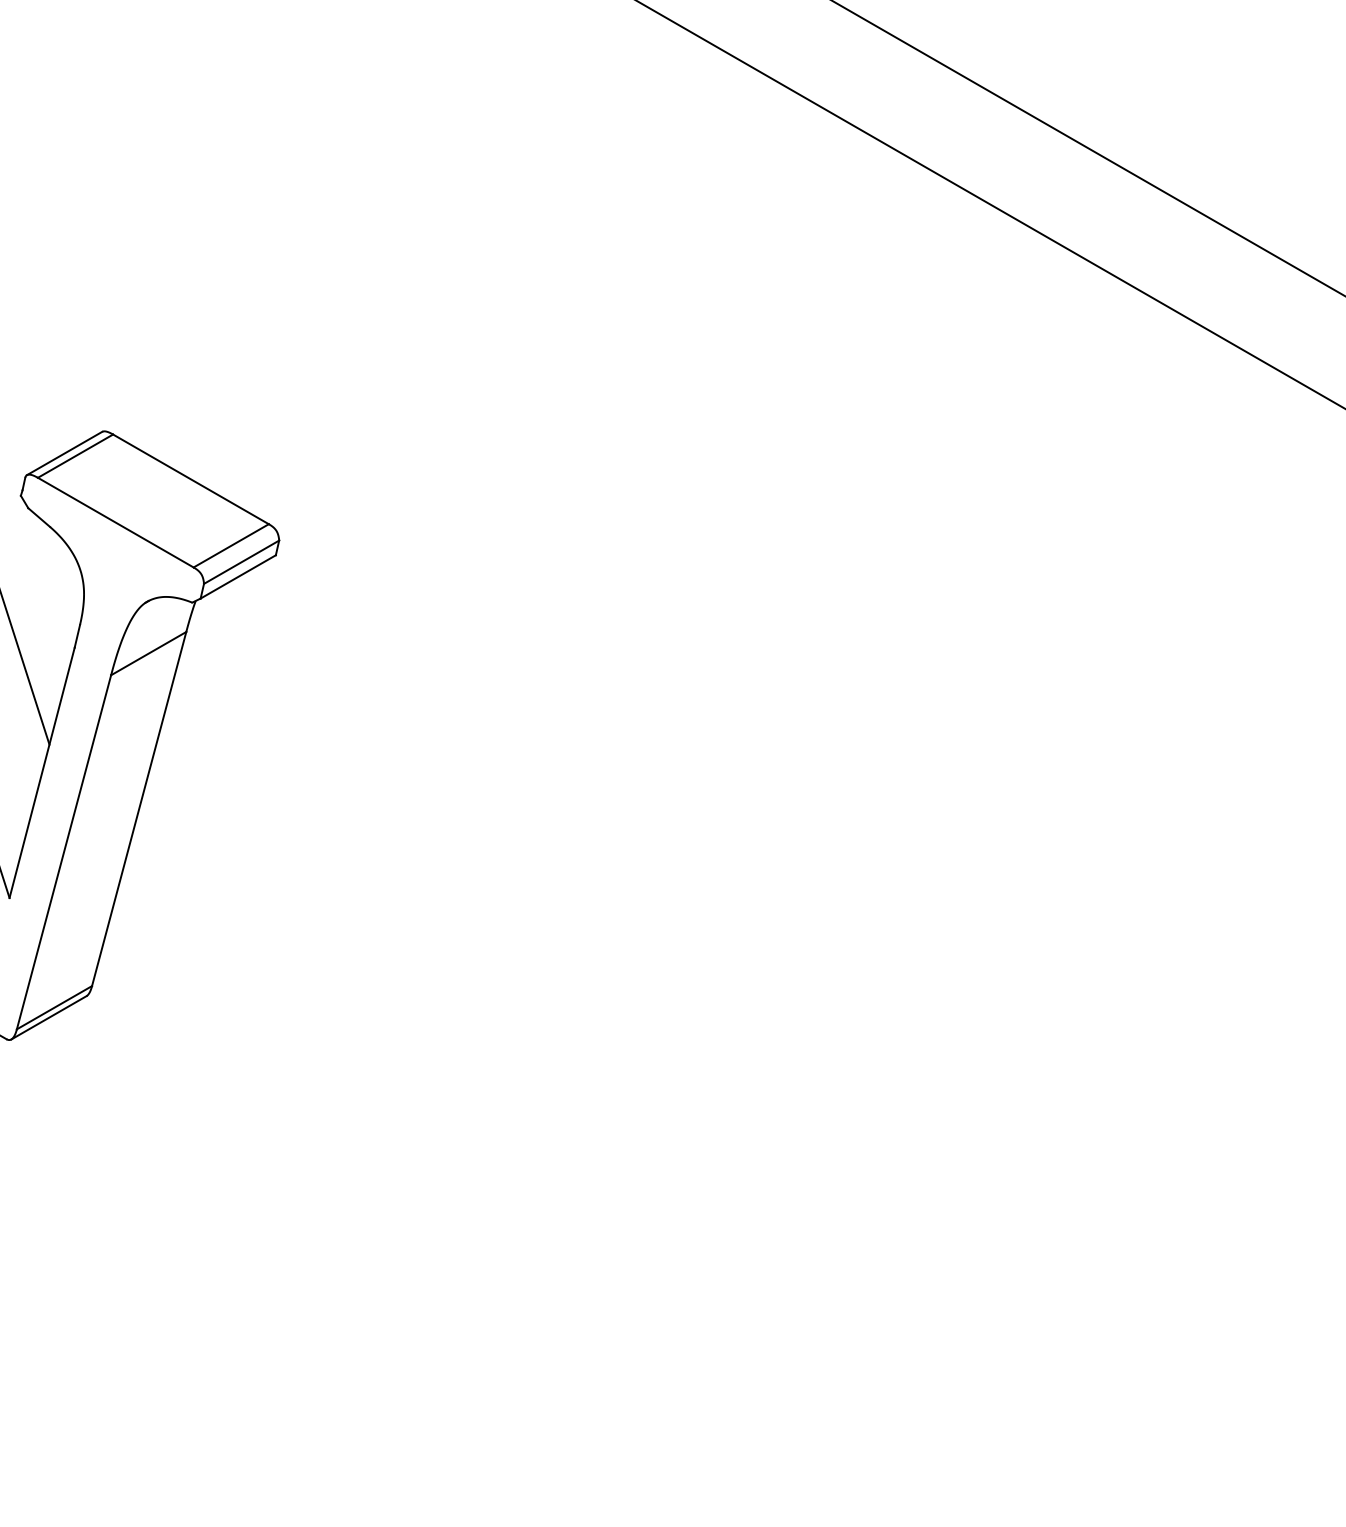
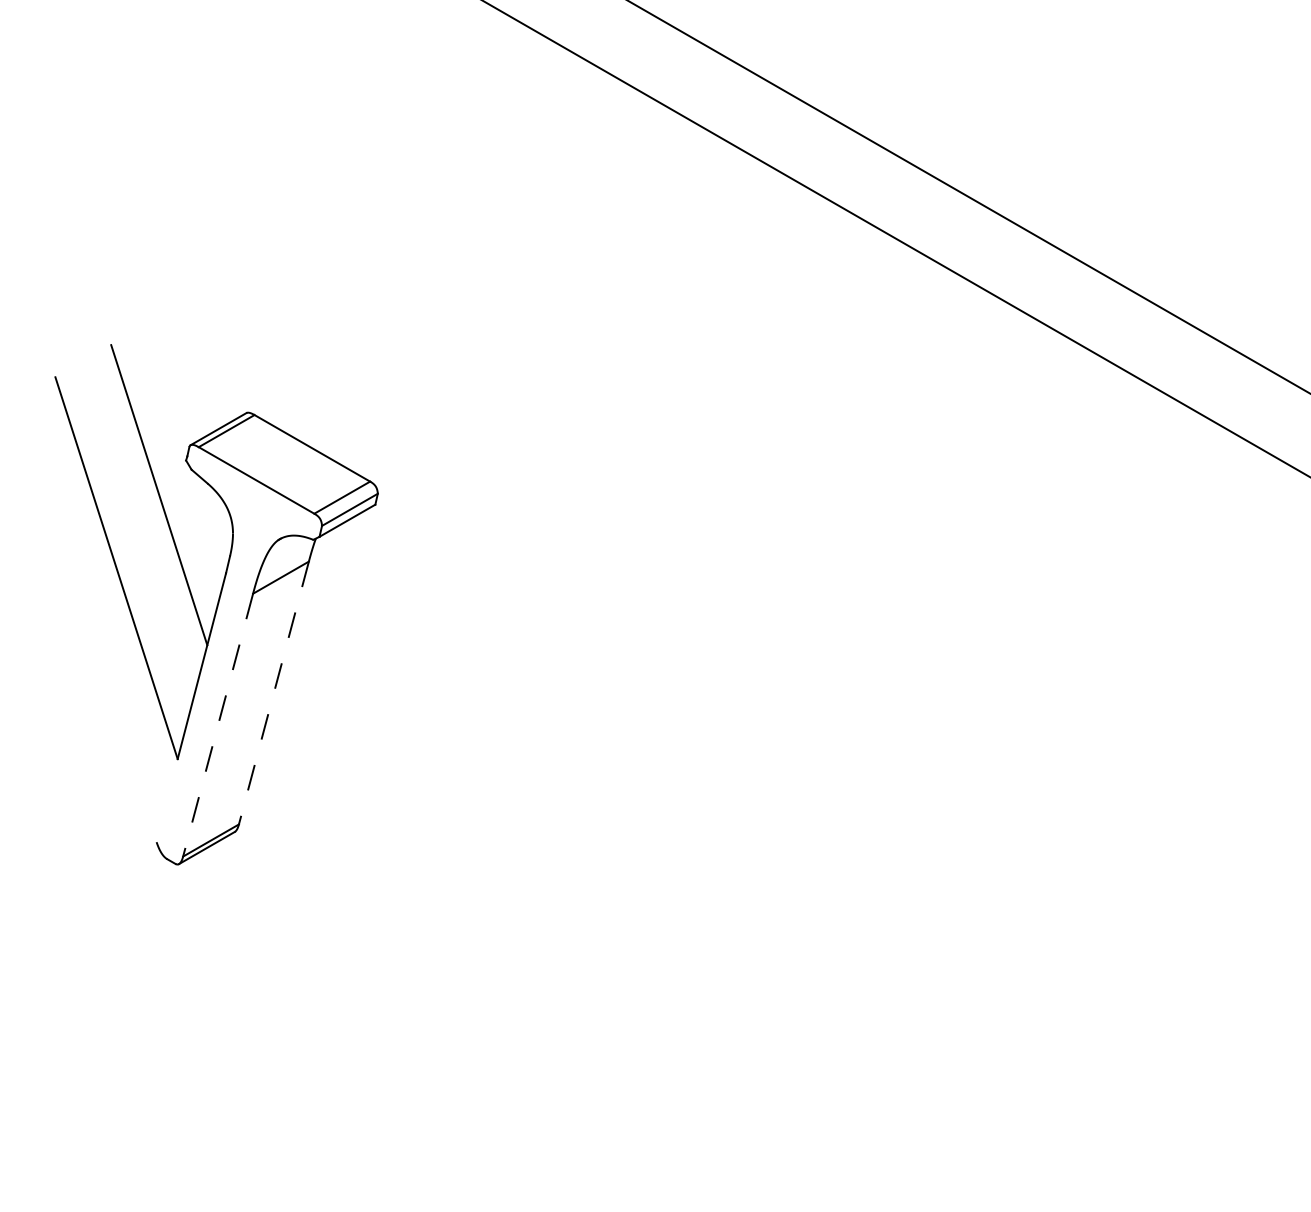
line: (138, 809) -> (273, 693), solid -> dashed
line: (64, 852) -> (218, 725), solid -> dashed

